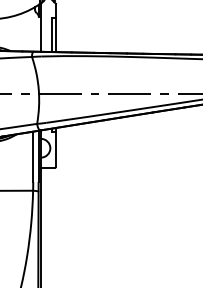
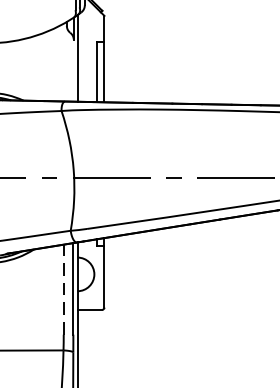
line: (33, 156) -> (64, 289), solid -> dashed

